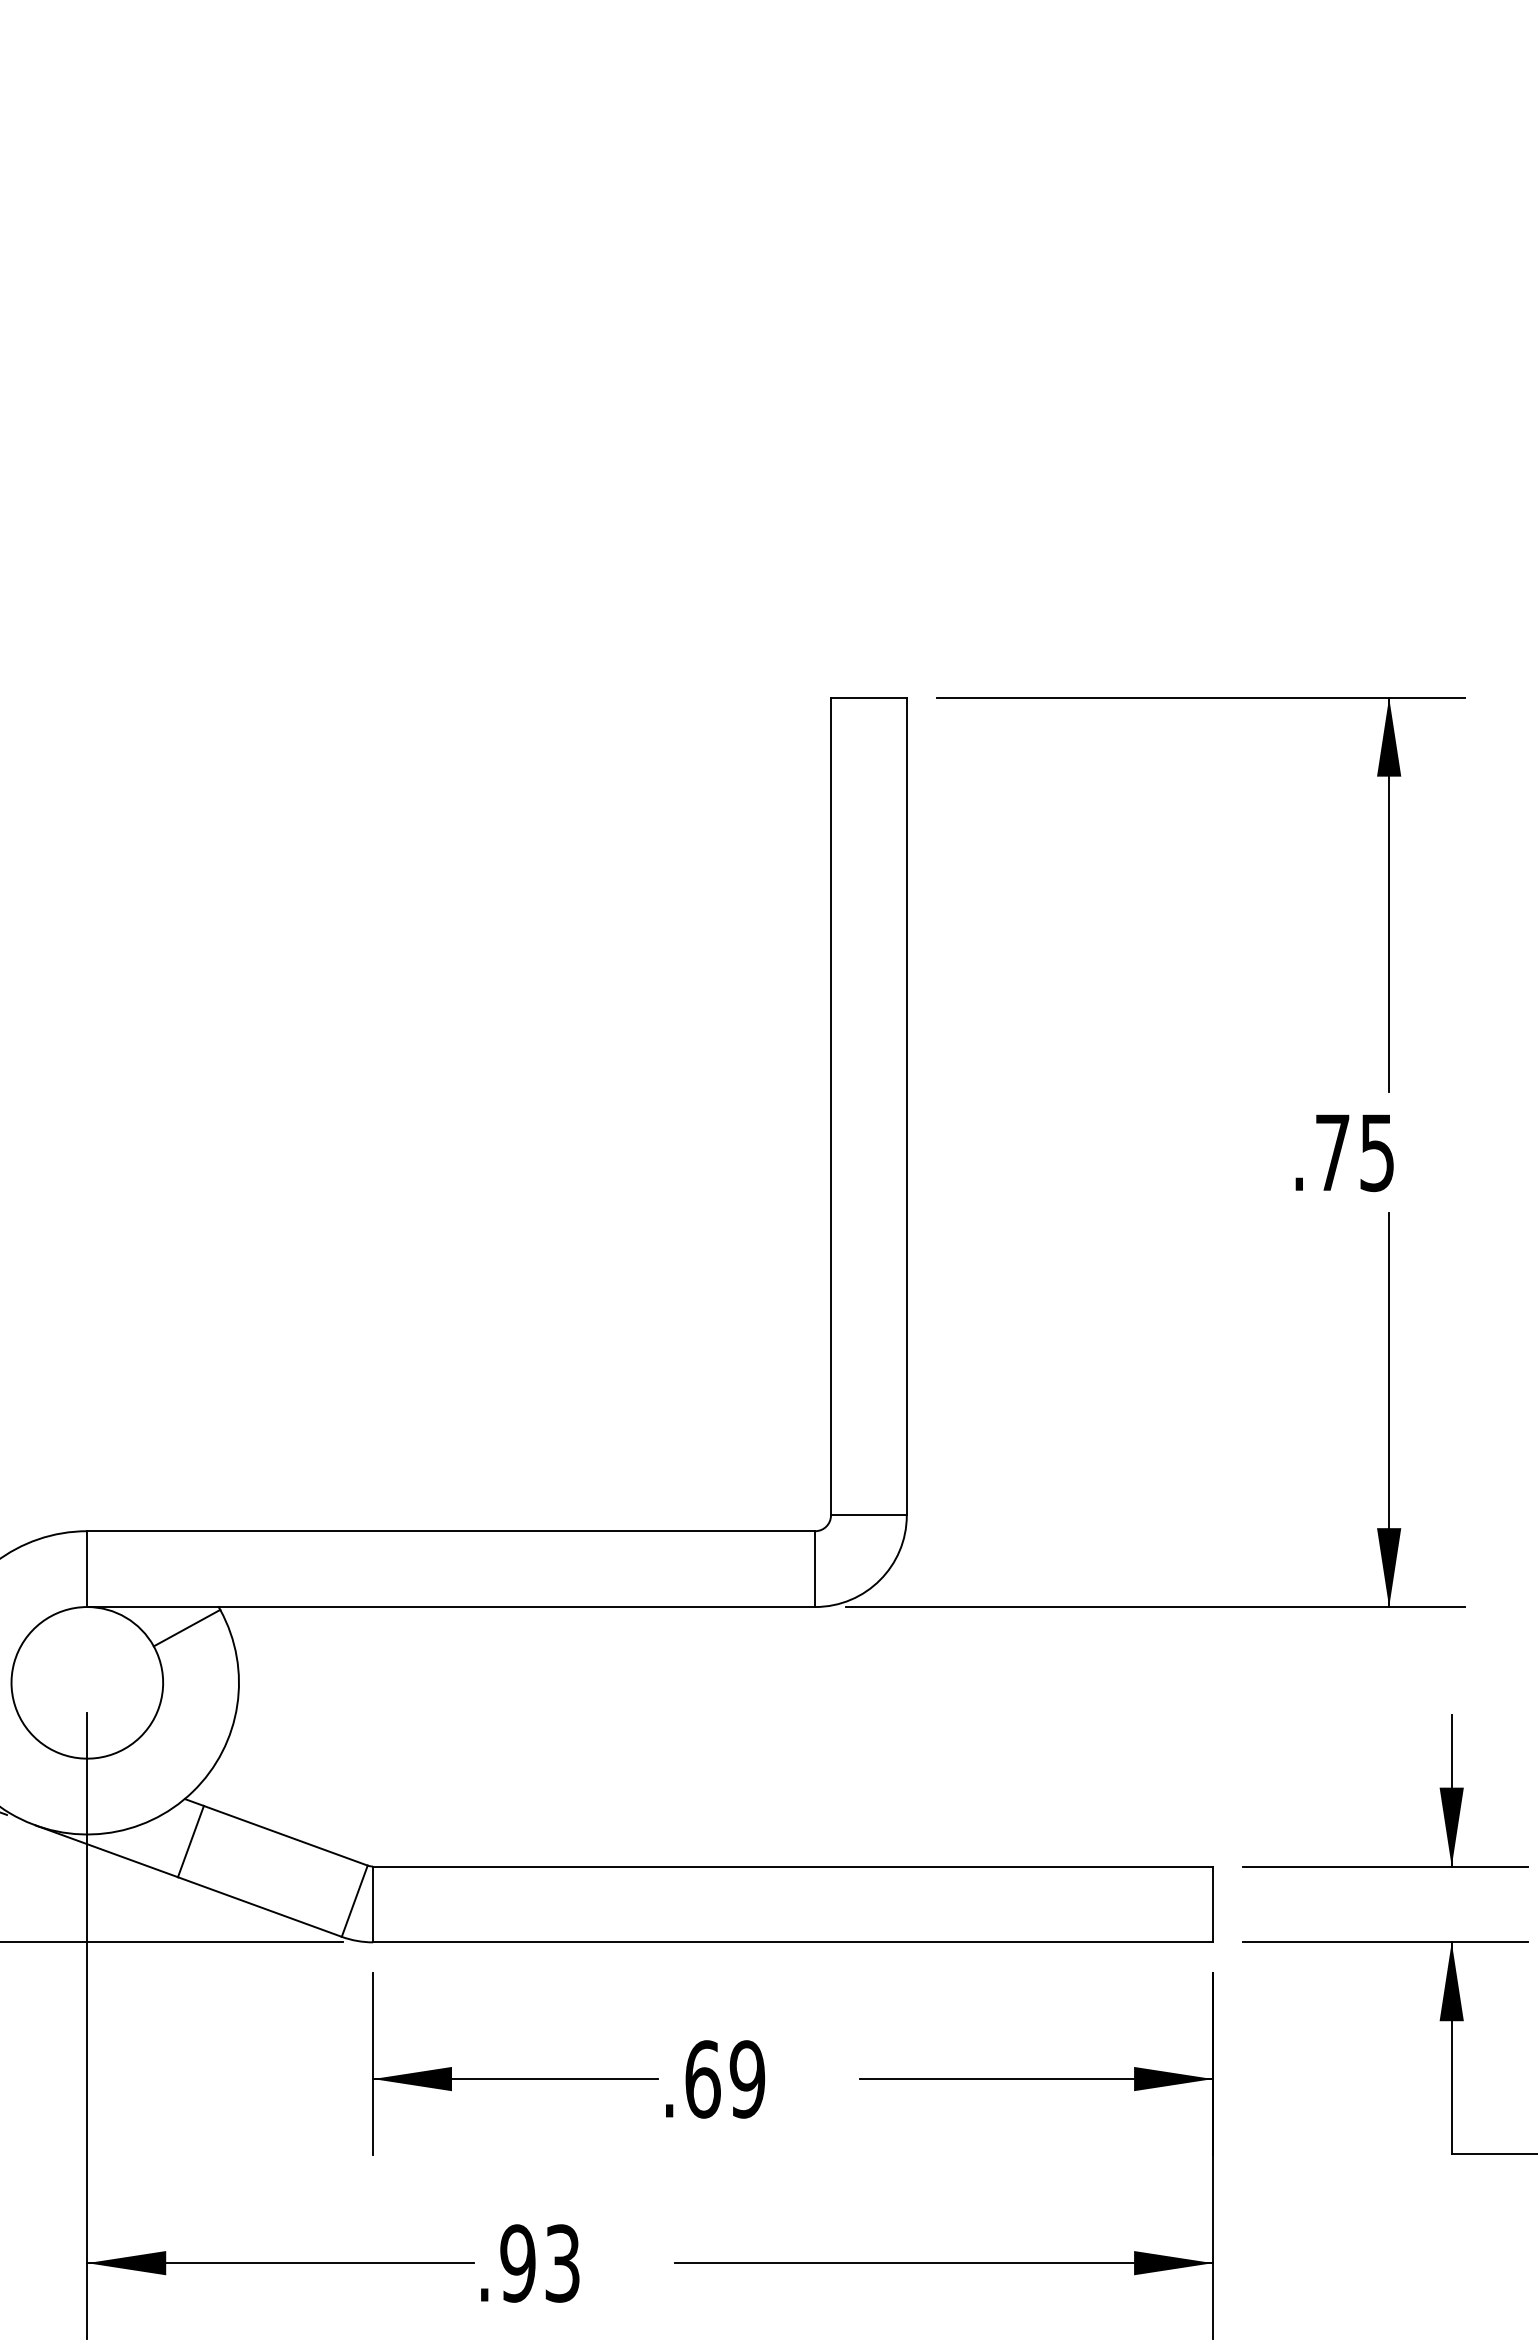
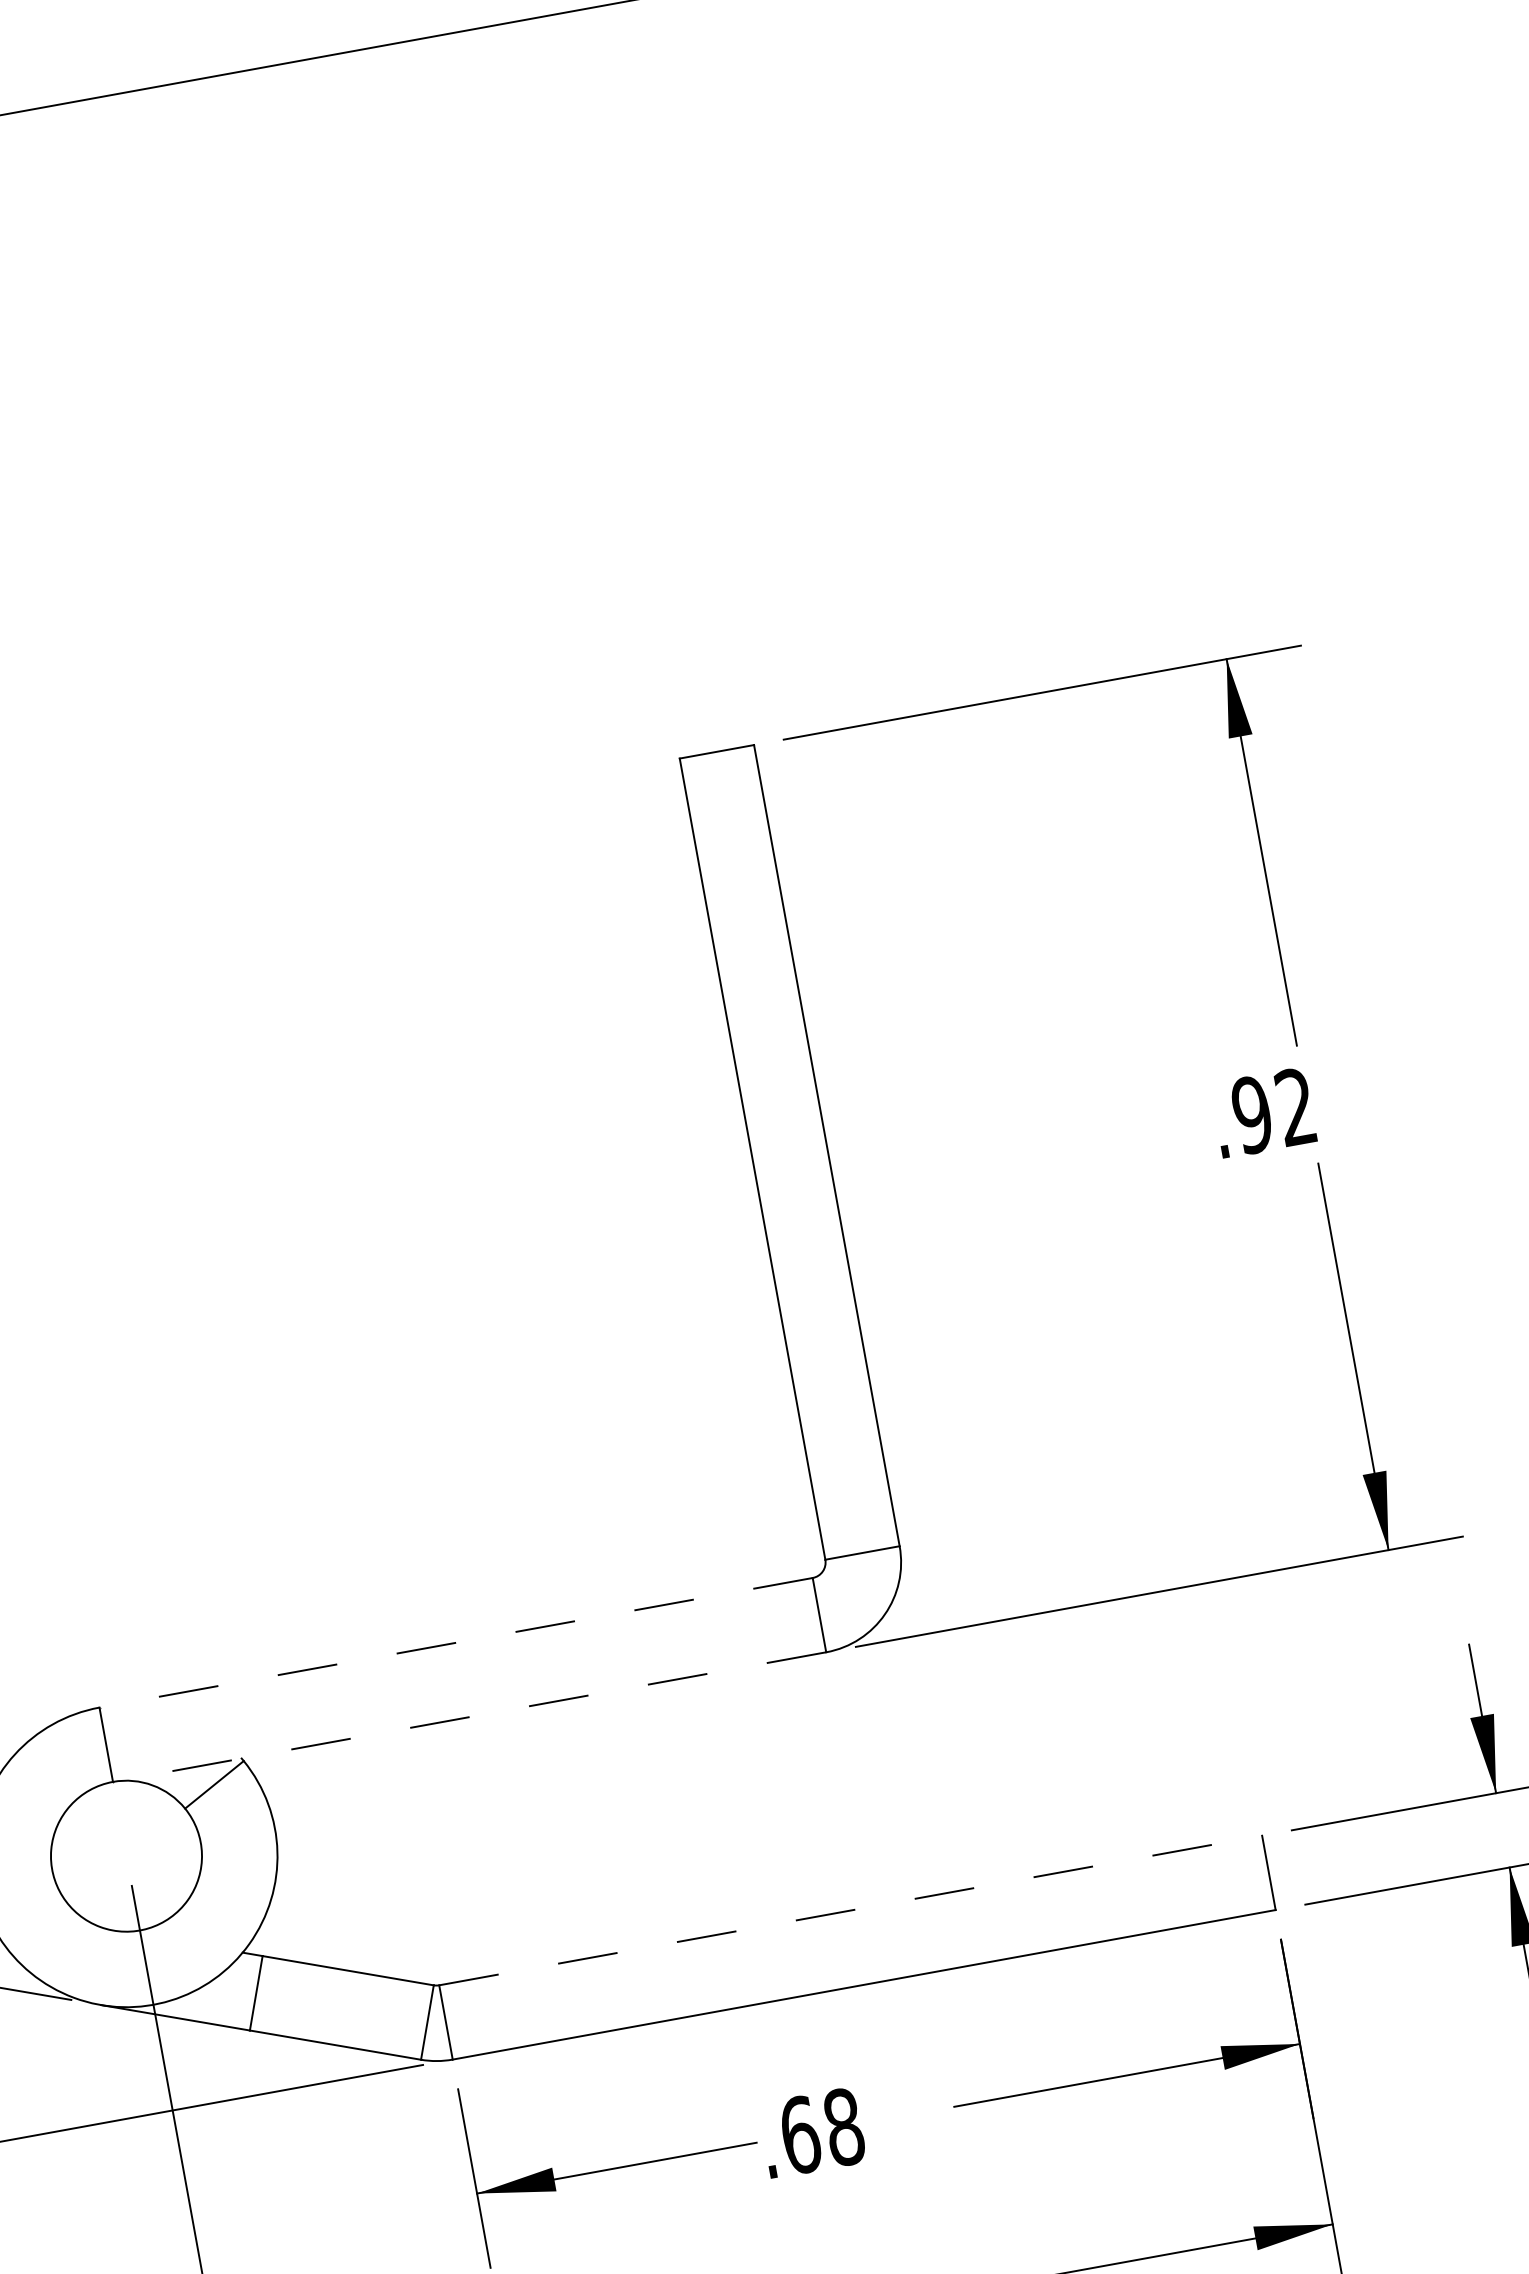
text: (1354, 1152) -> (1273, 1110), .75 -> .92
line: (451, 1531) -> (456, 1643), solid -> dashed
line: (451, 1607) -> (469, 1717), solid -> dashed
line: (793, 1866) -> (851, 1910), solid -> dashed
text: (747, 2079) -> (843, 2127), .69 -> .68

